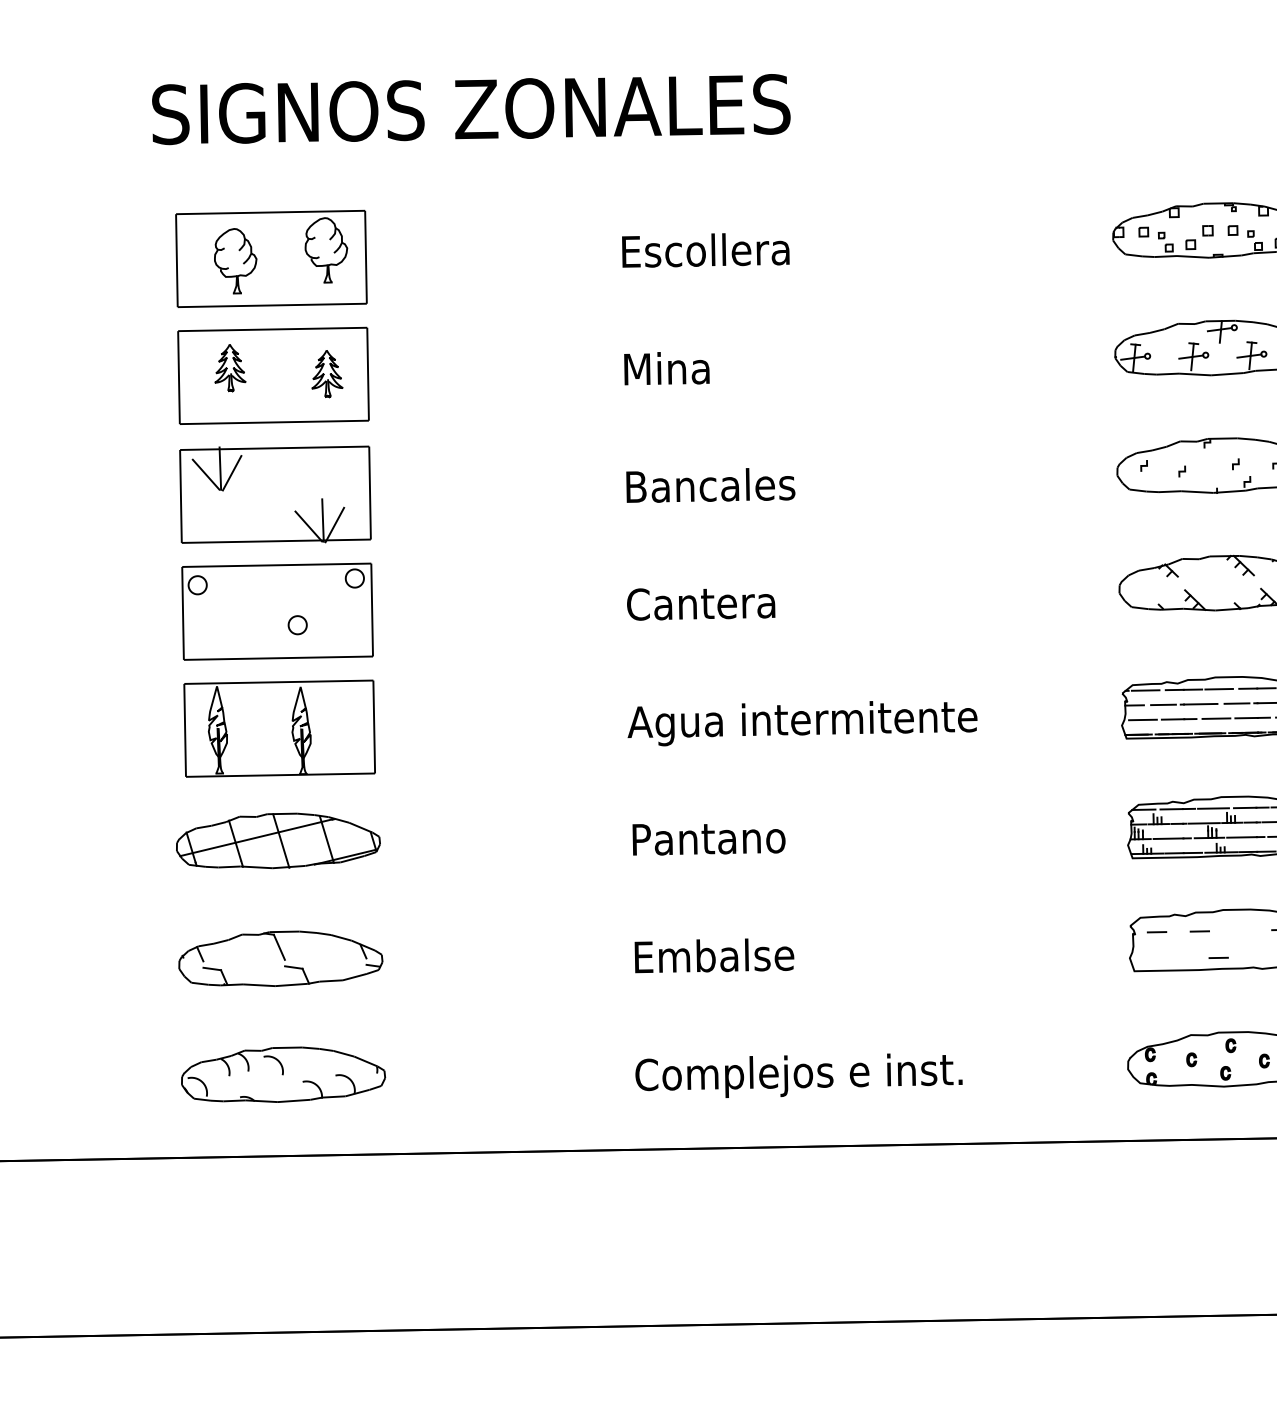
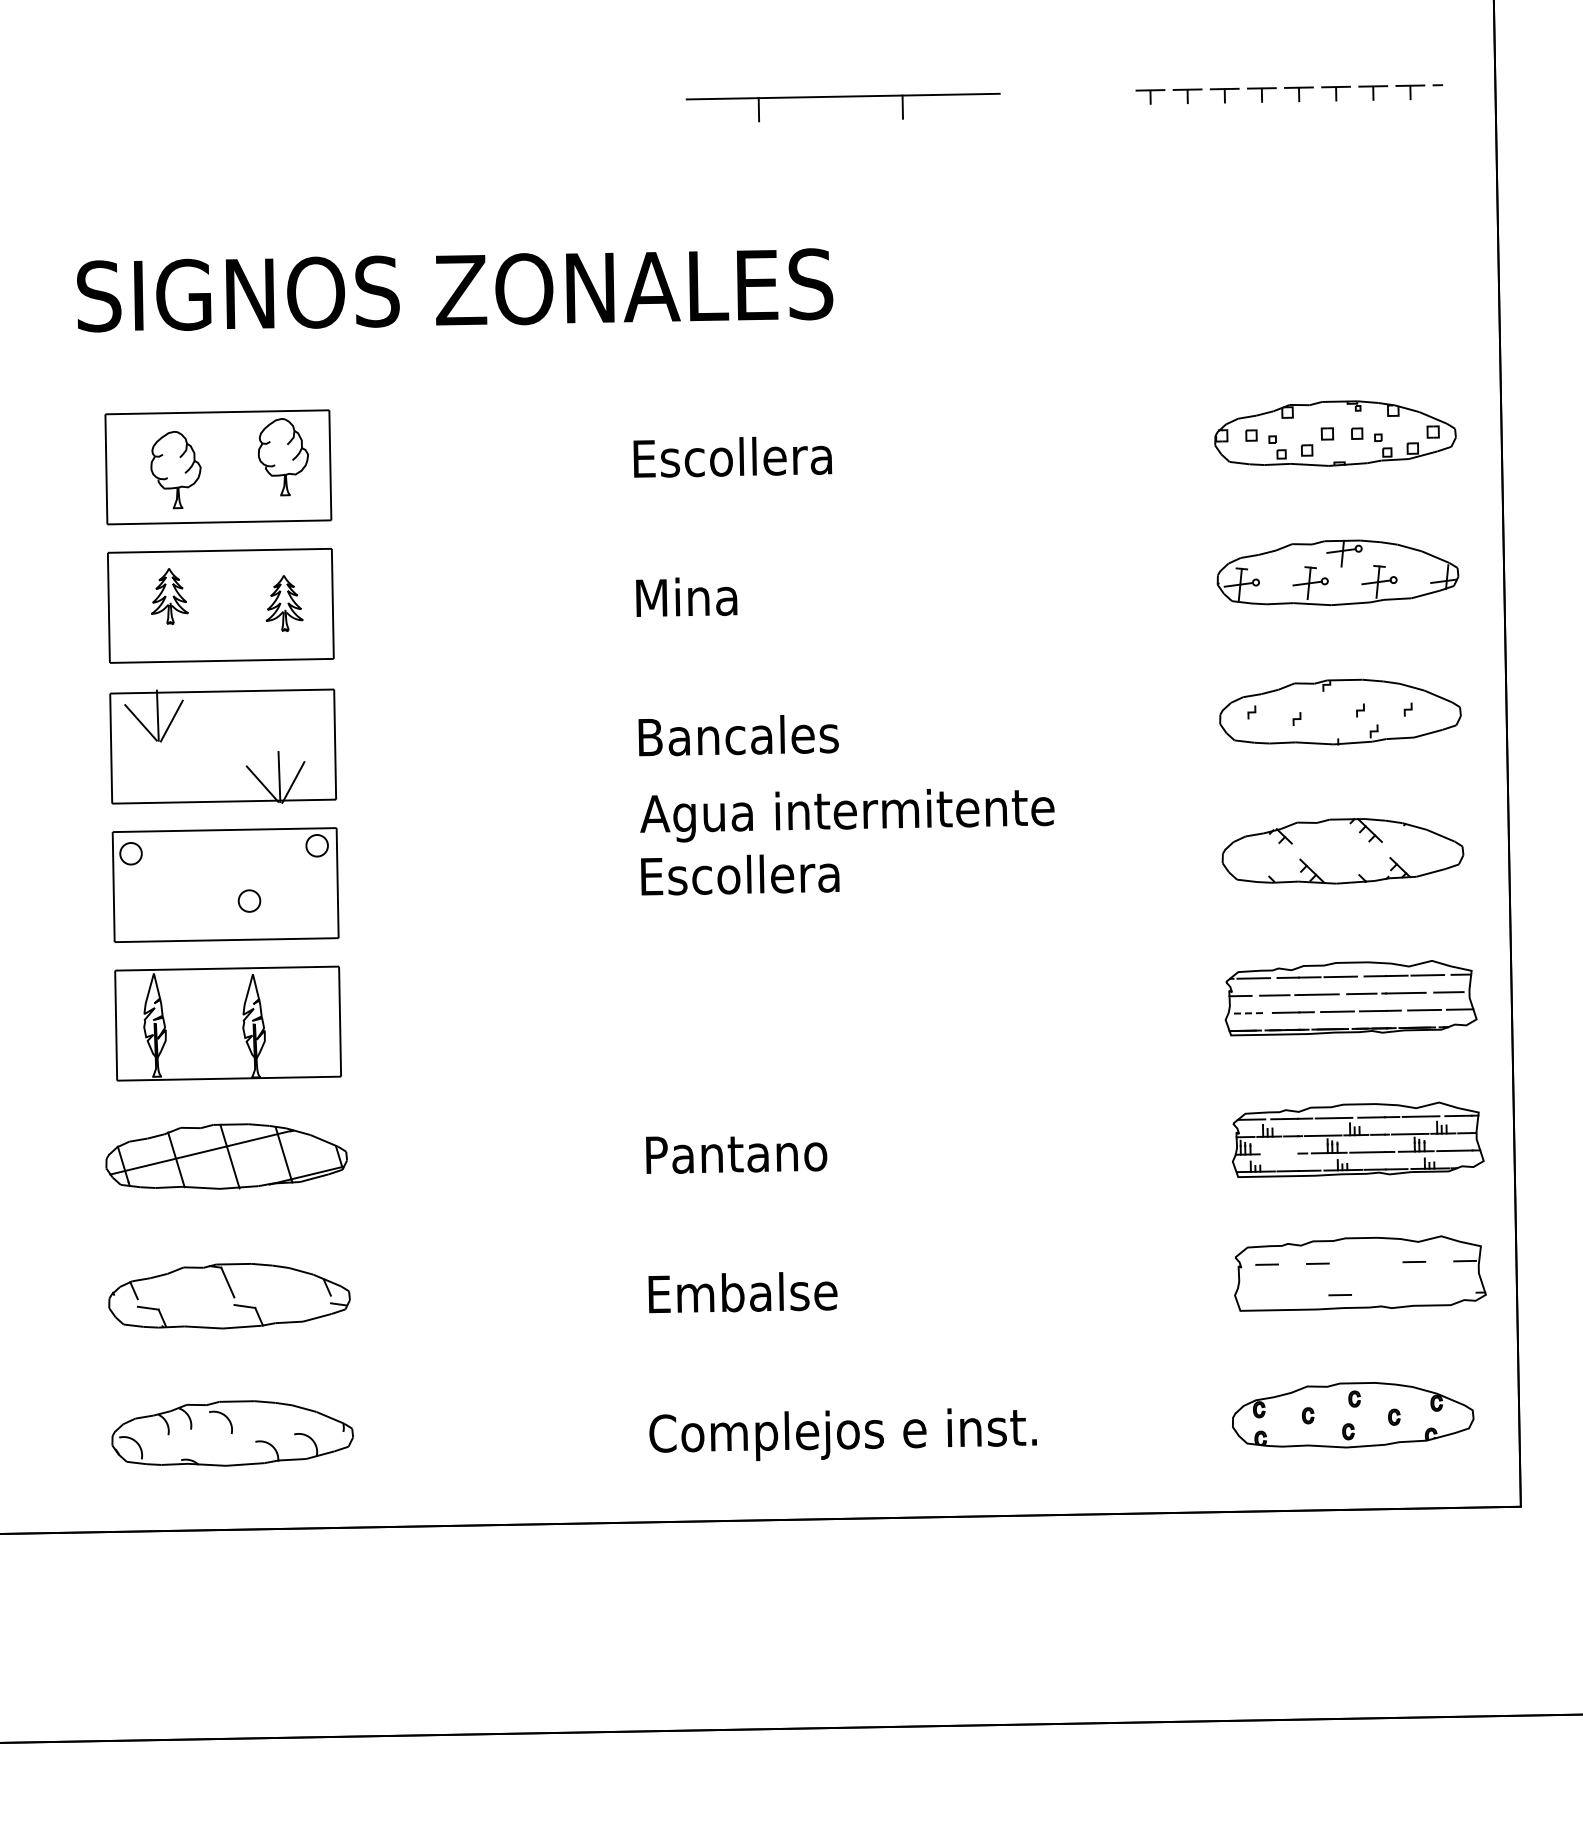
text: (711, 602) -> (739, 874), Cantera -> Escollera
line: (1142, 720) -> (1250, 1013), solid -> dashed
text: (802, 723) -> (847, 815), moved
line: (1168, 838) -> (1280, 1153), removed

